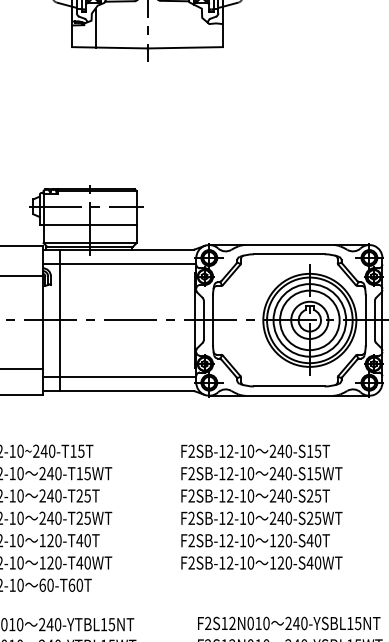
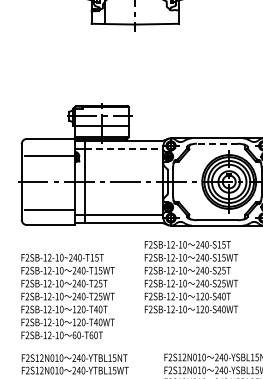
line: (287, 253) -> (216, 143), solid -> dashed
line: (128, 264) -> (124, 149), solid -> dashed
text: (261, 507) -> (191, 277), moved

